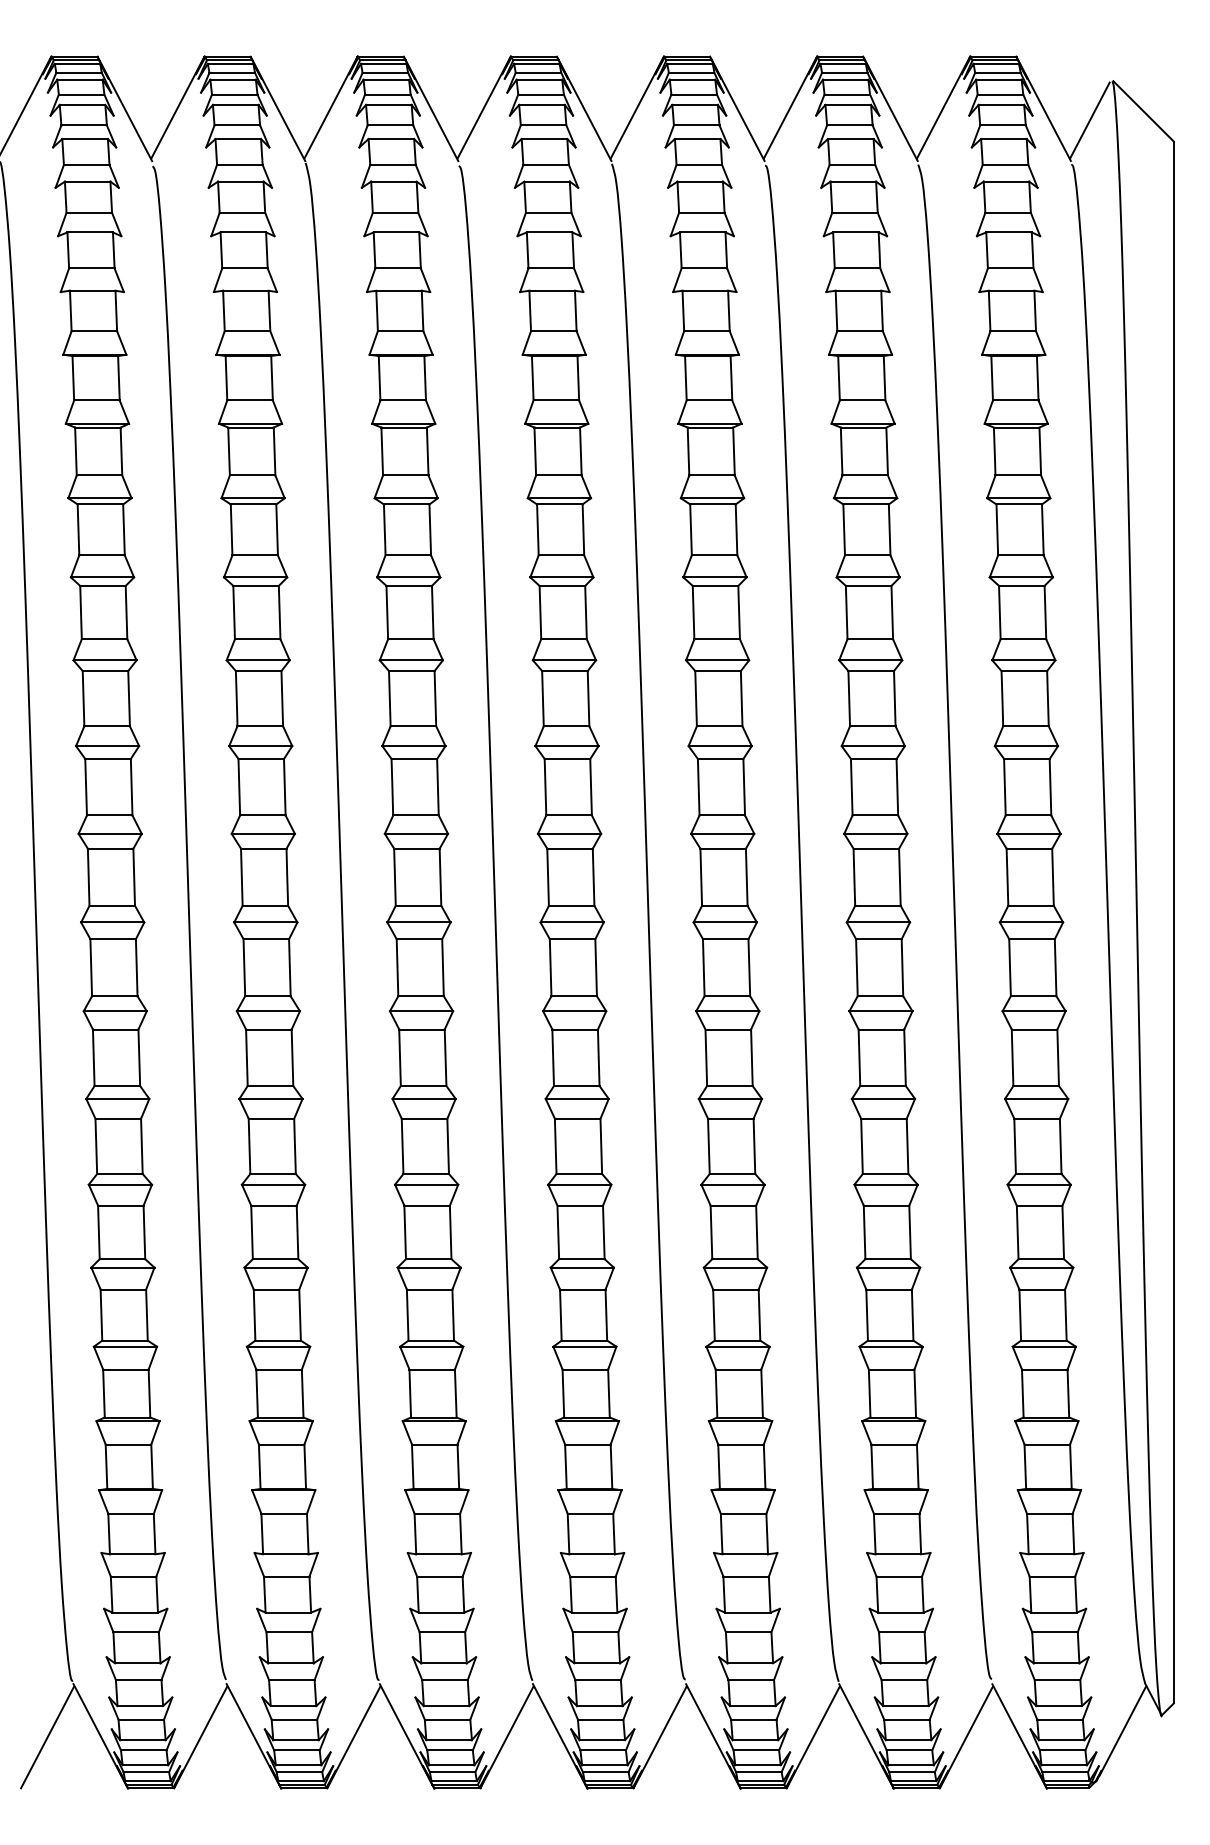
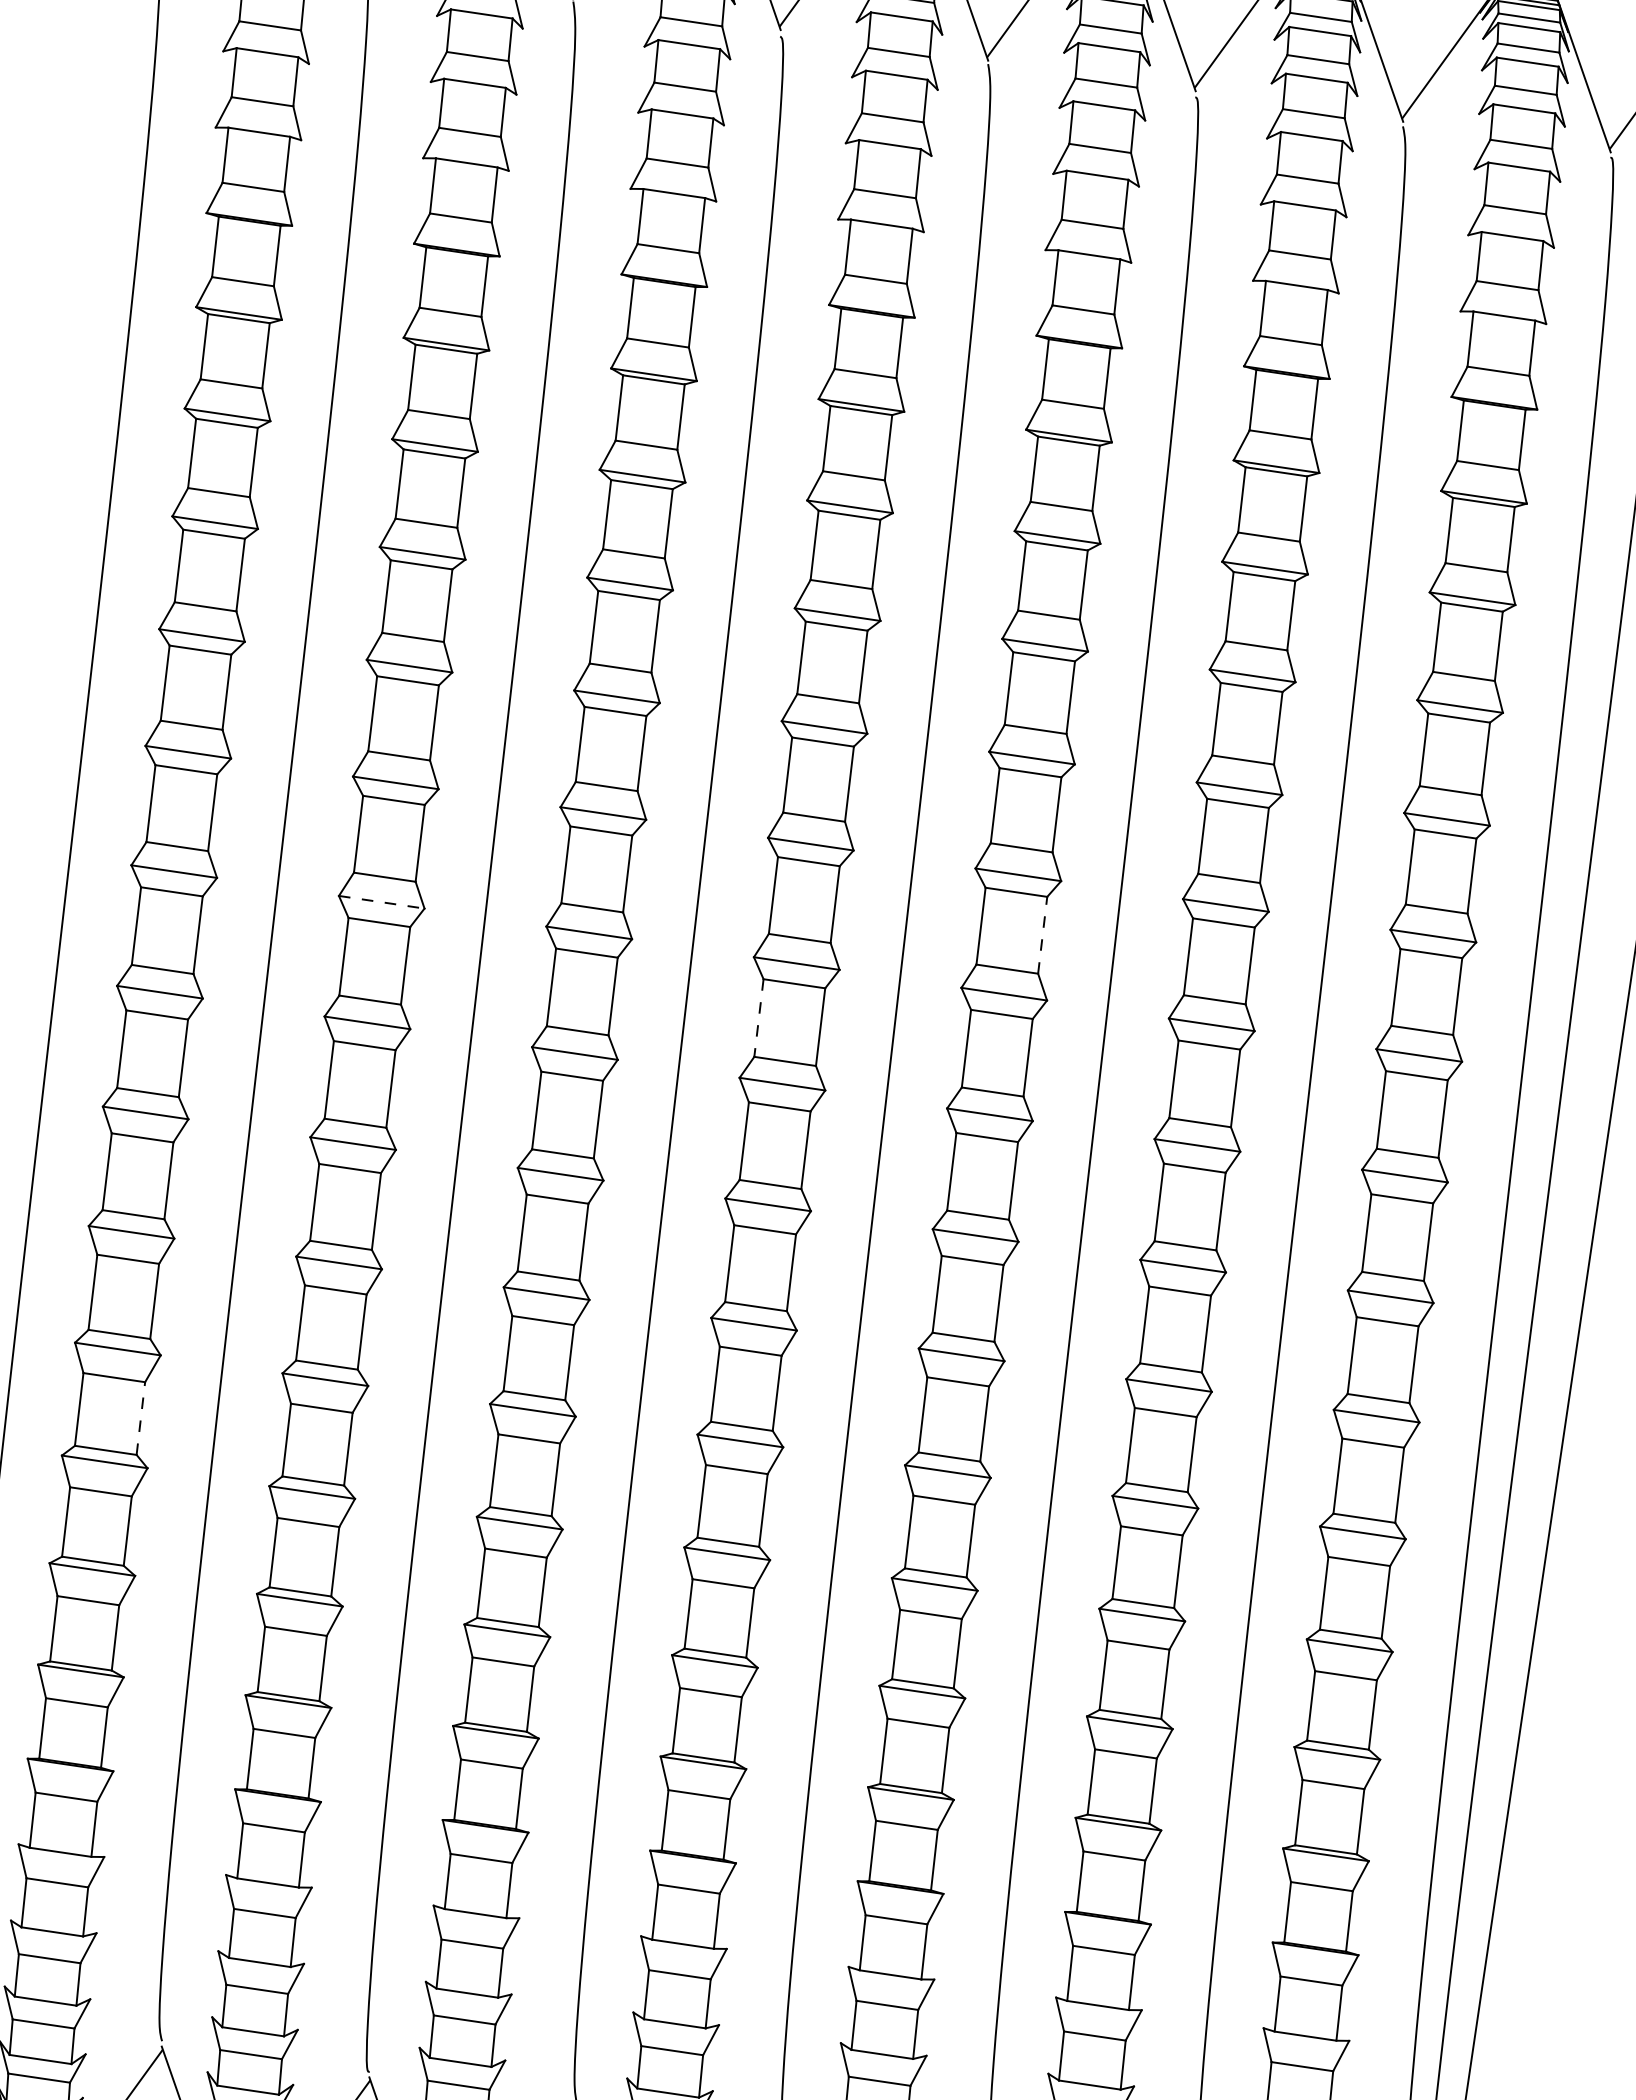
line: (744, 786) -> (1043, 934), solid -> dashed
line: (263, 833) -> (382, 901), solid -> dashed
line: (548, 877) -> (759, 1018), solid -> dashed
line: (144, 1232) -> (140, 1418), solid -> dashed

